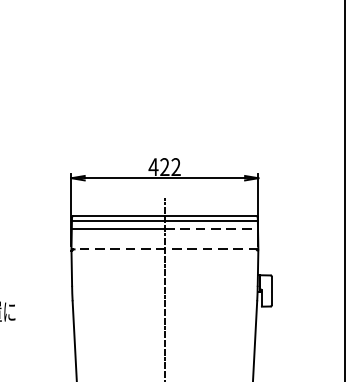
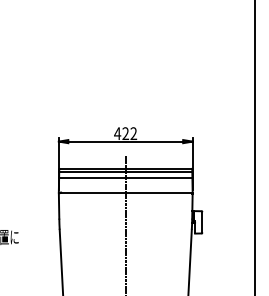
line: (212, 229) -> (159, 178), dashed -> solid
line: (164, 249) -> (125, 192), dashed -> solid

